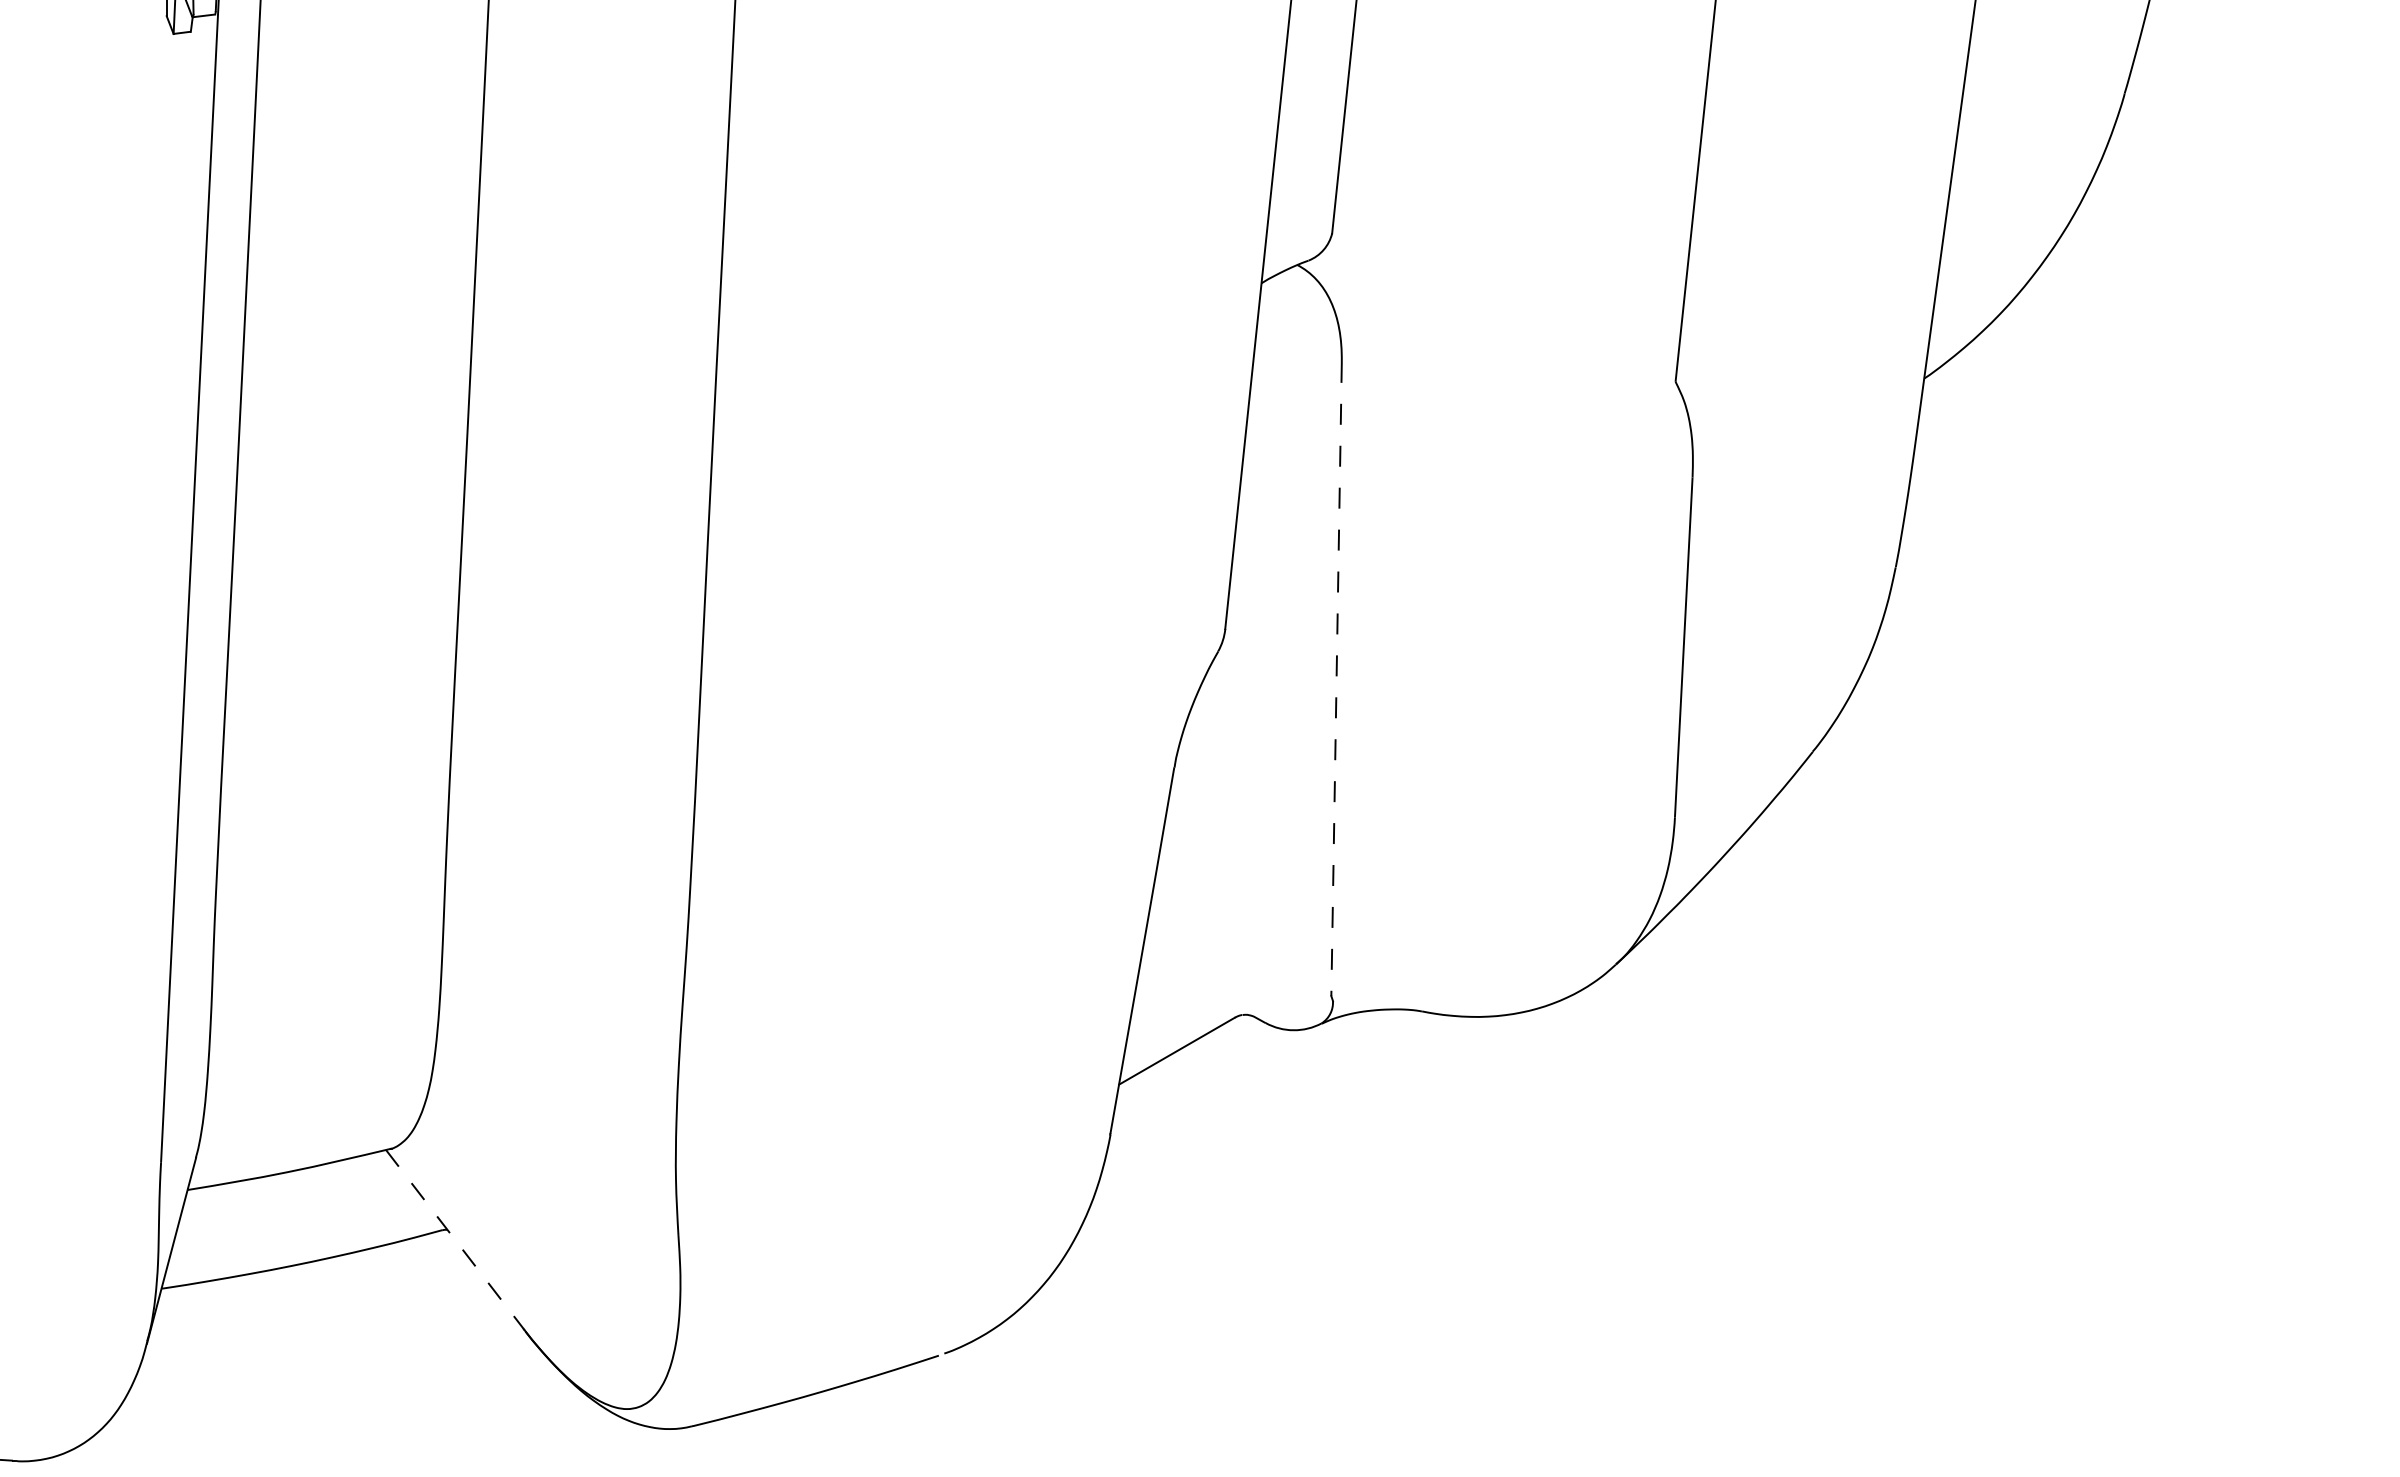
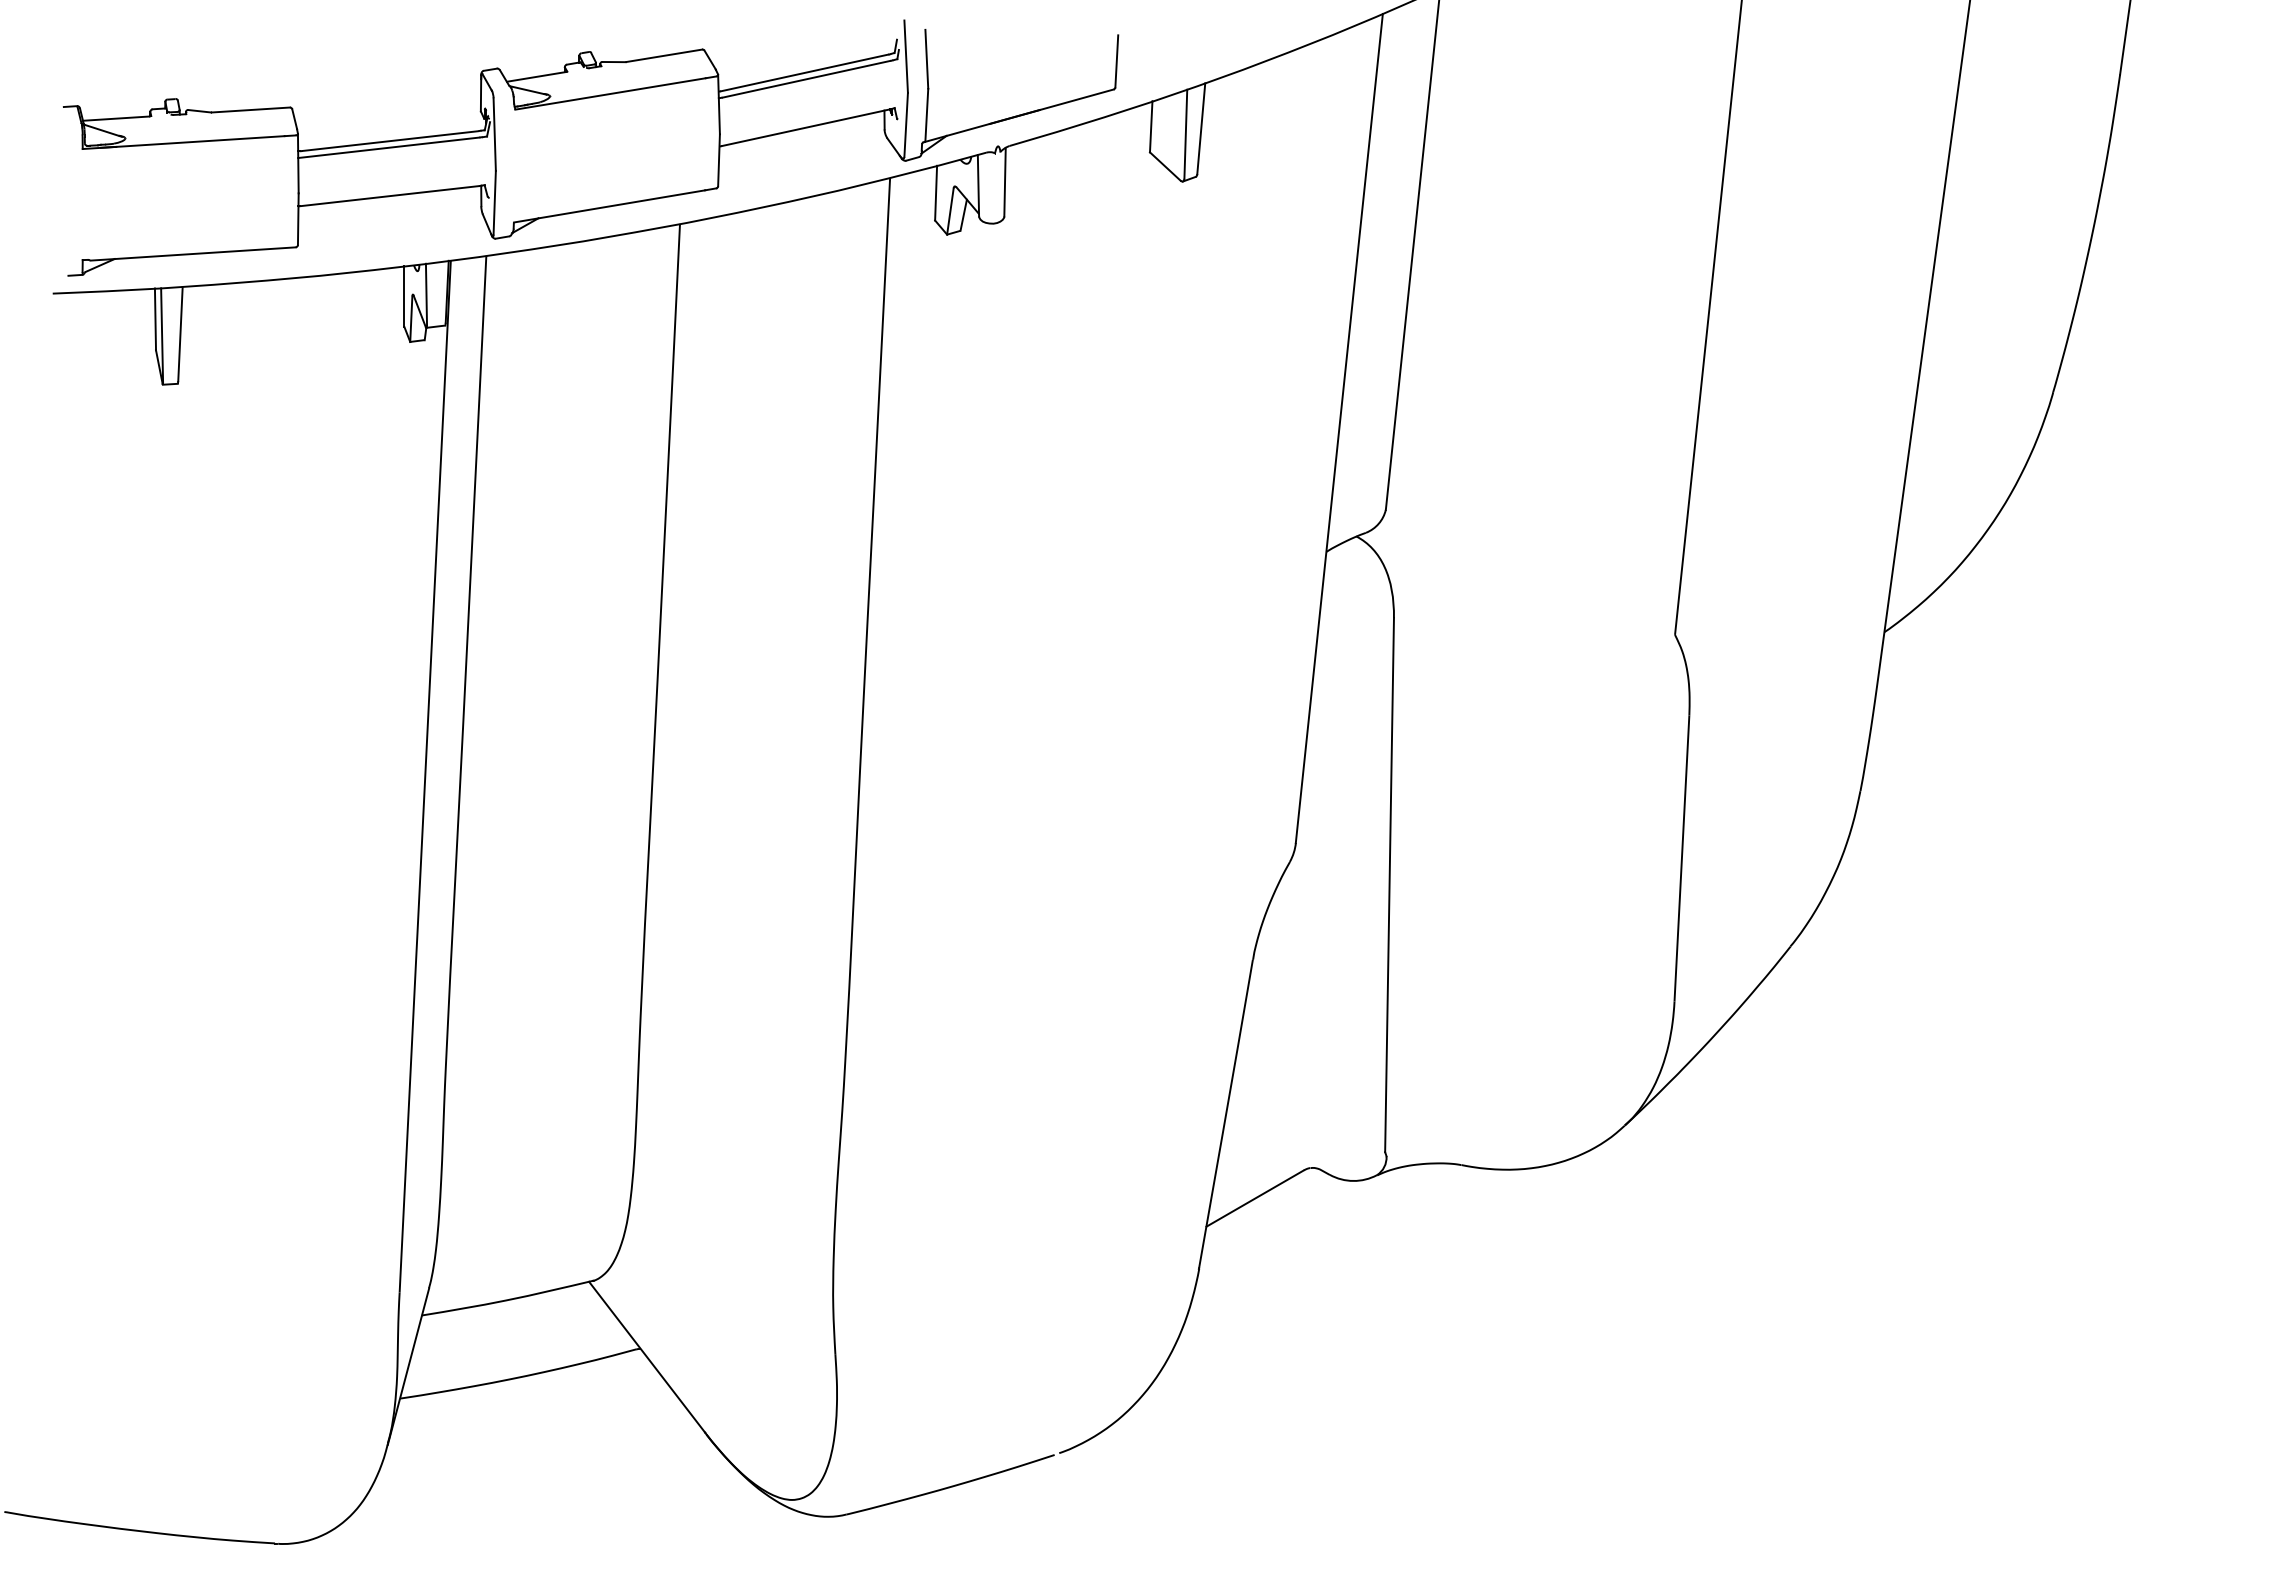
line: (1336, 679) -> (1389, 885), dashed -> solid
line: (455, 1239) -> (647, 1357), dashed -> solid

